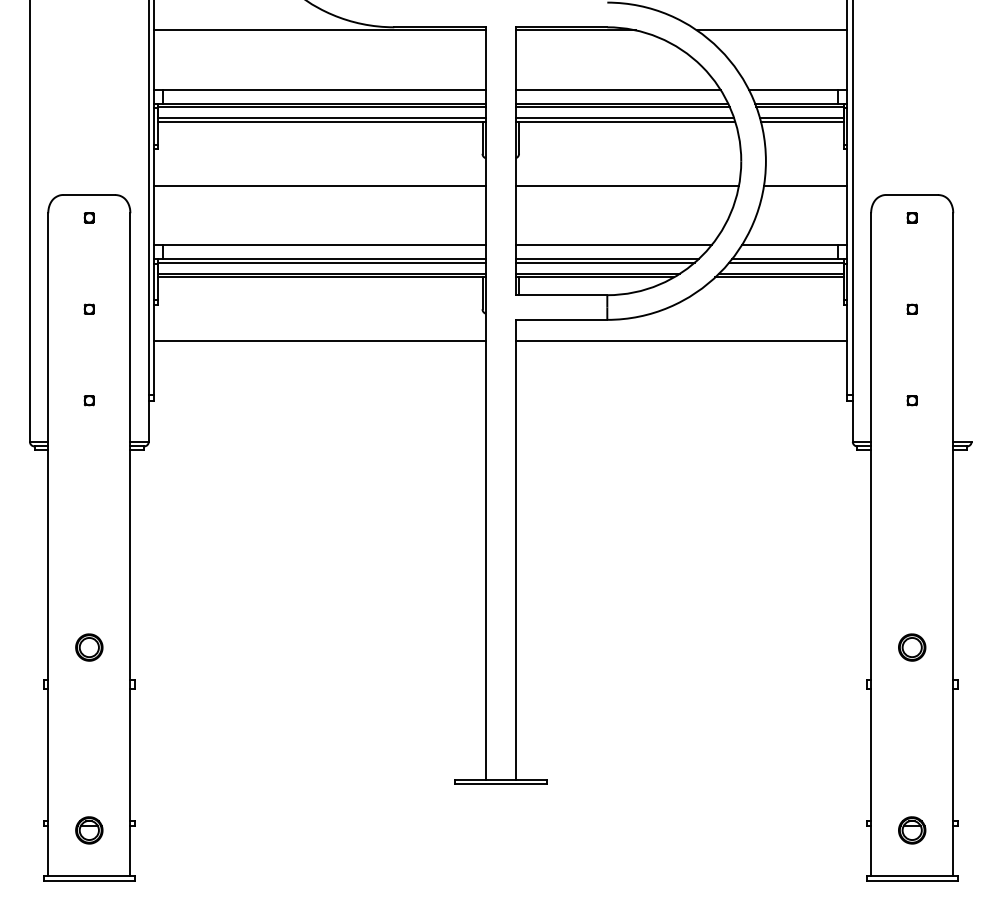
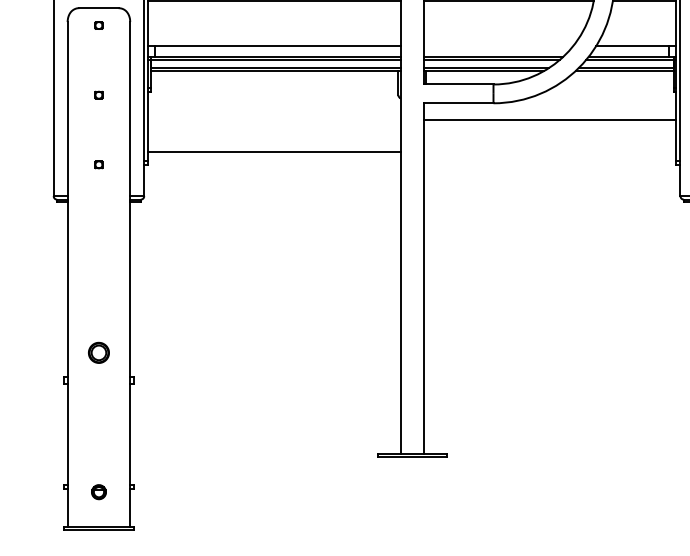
line: (613, 245) -> (498, 46), removed
line: (319, 341) -> (274, 151), moved
part: (89, 830) -> (99, 492), size x0.7

